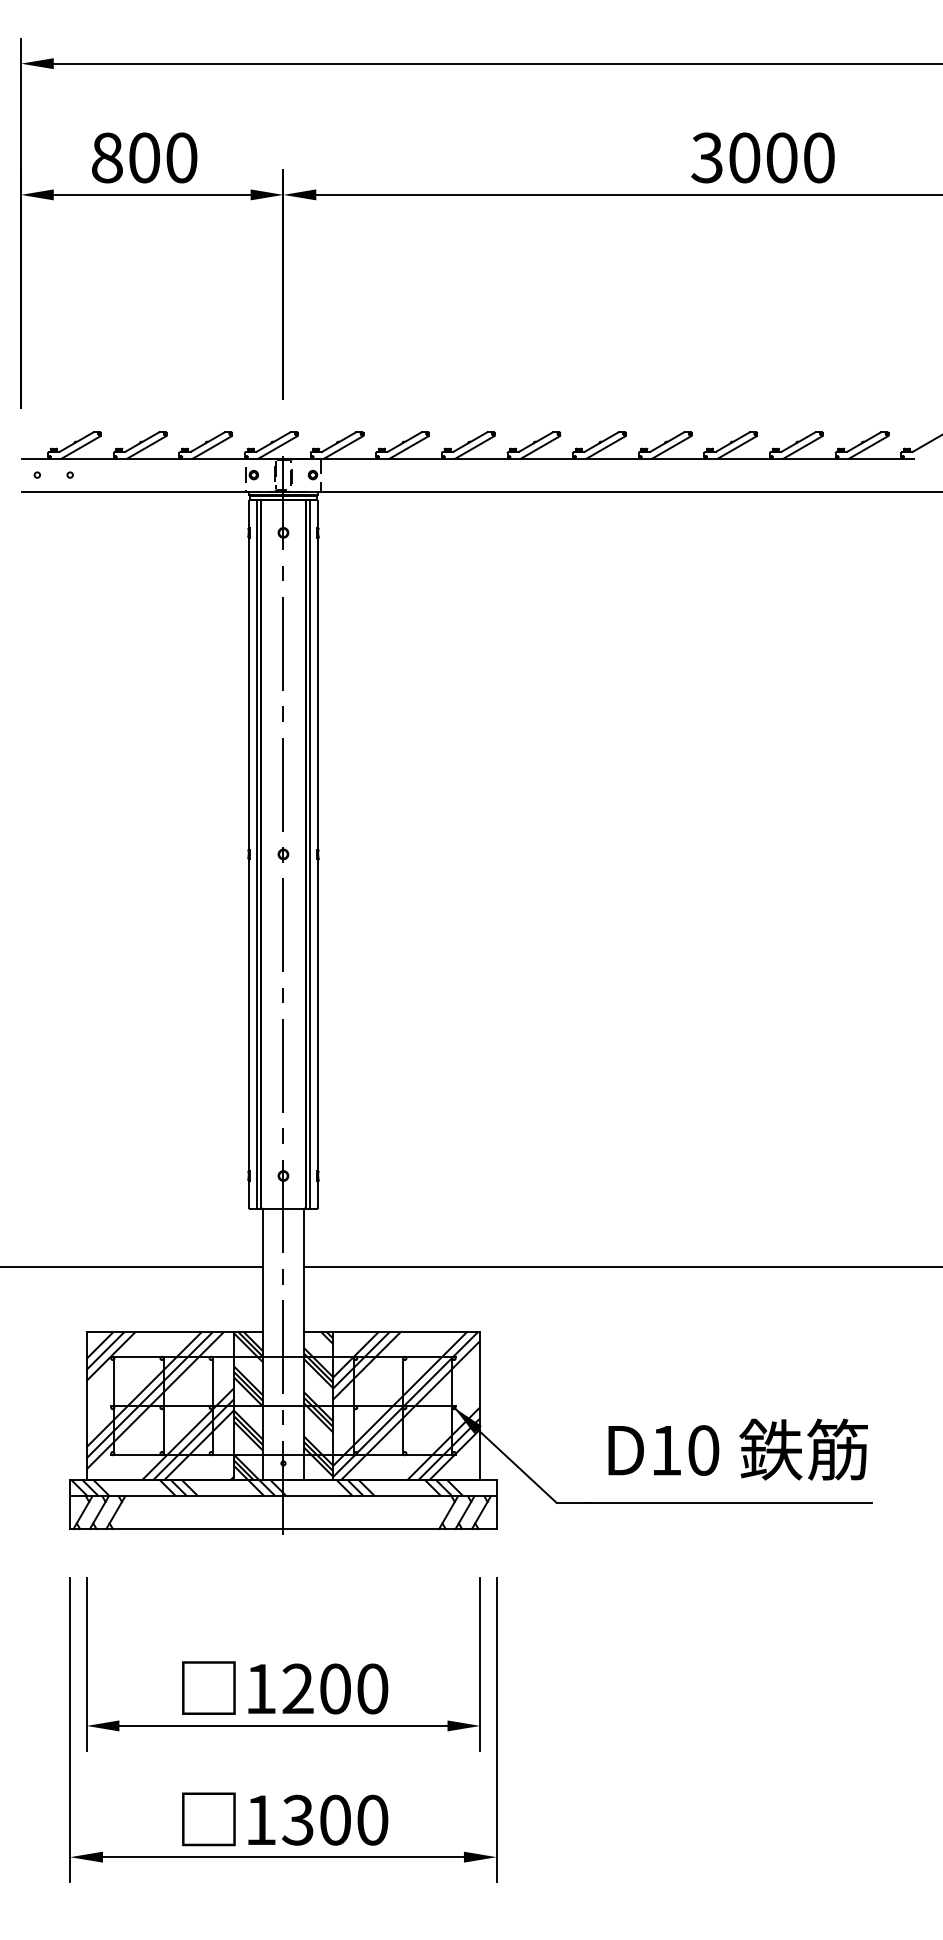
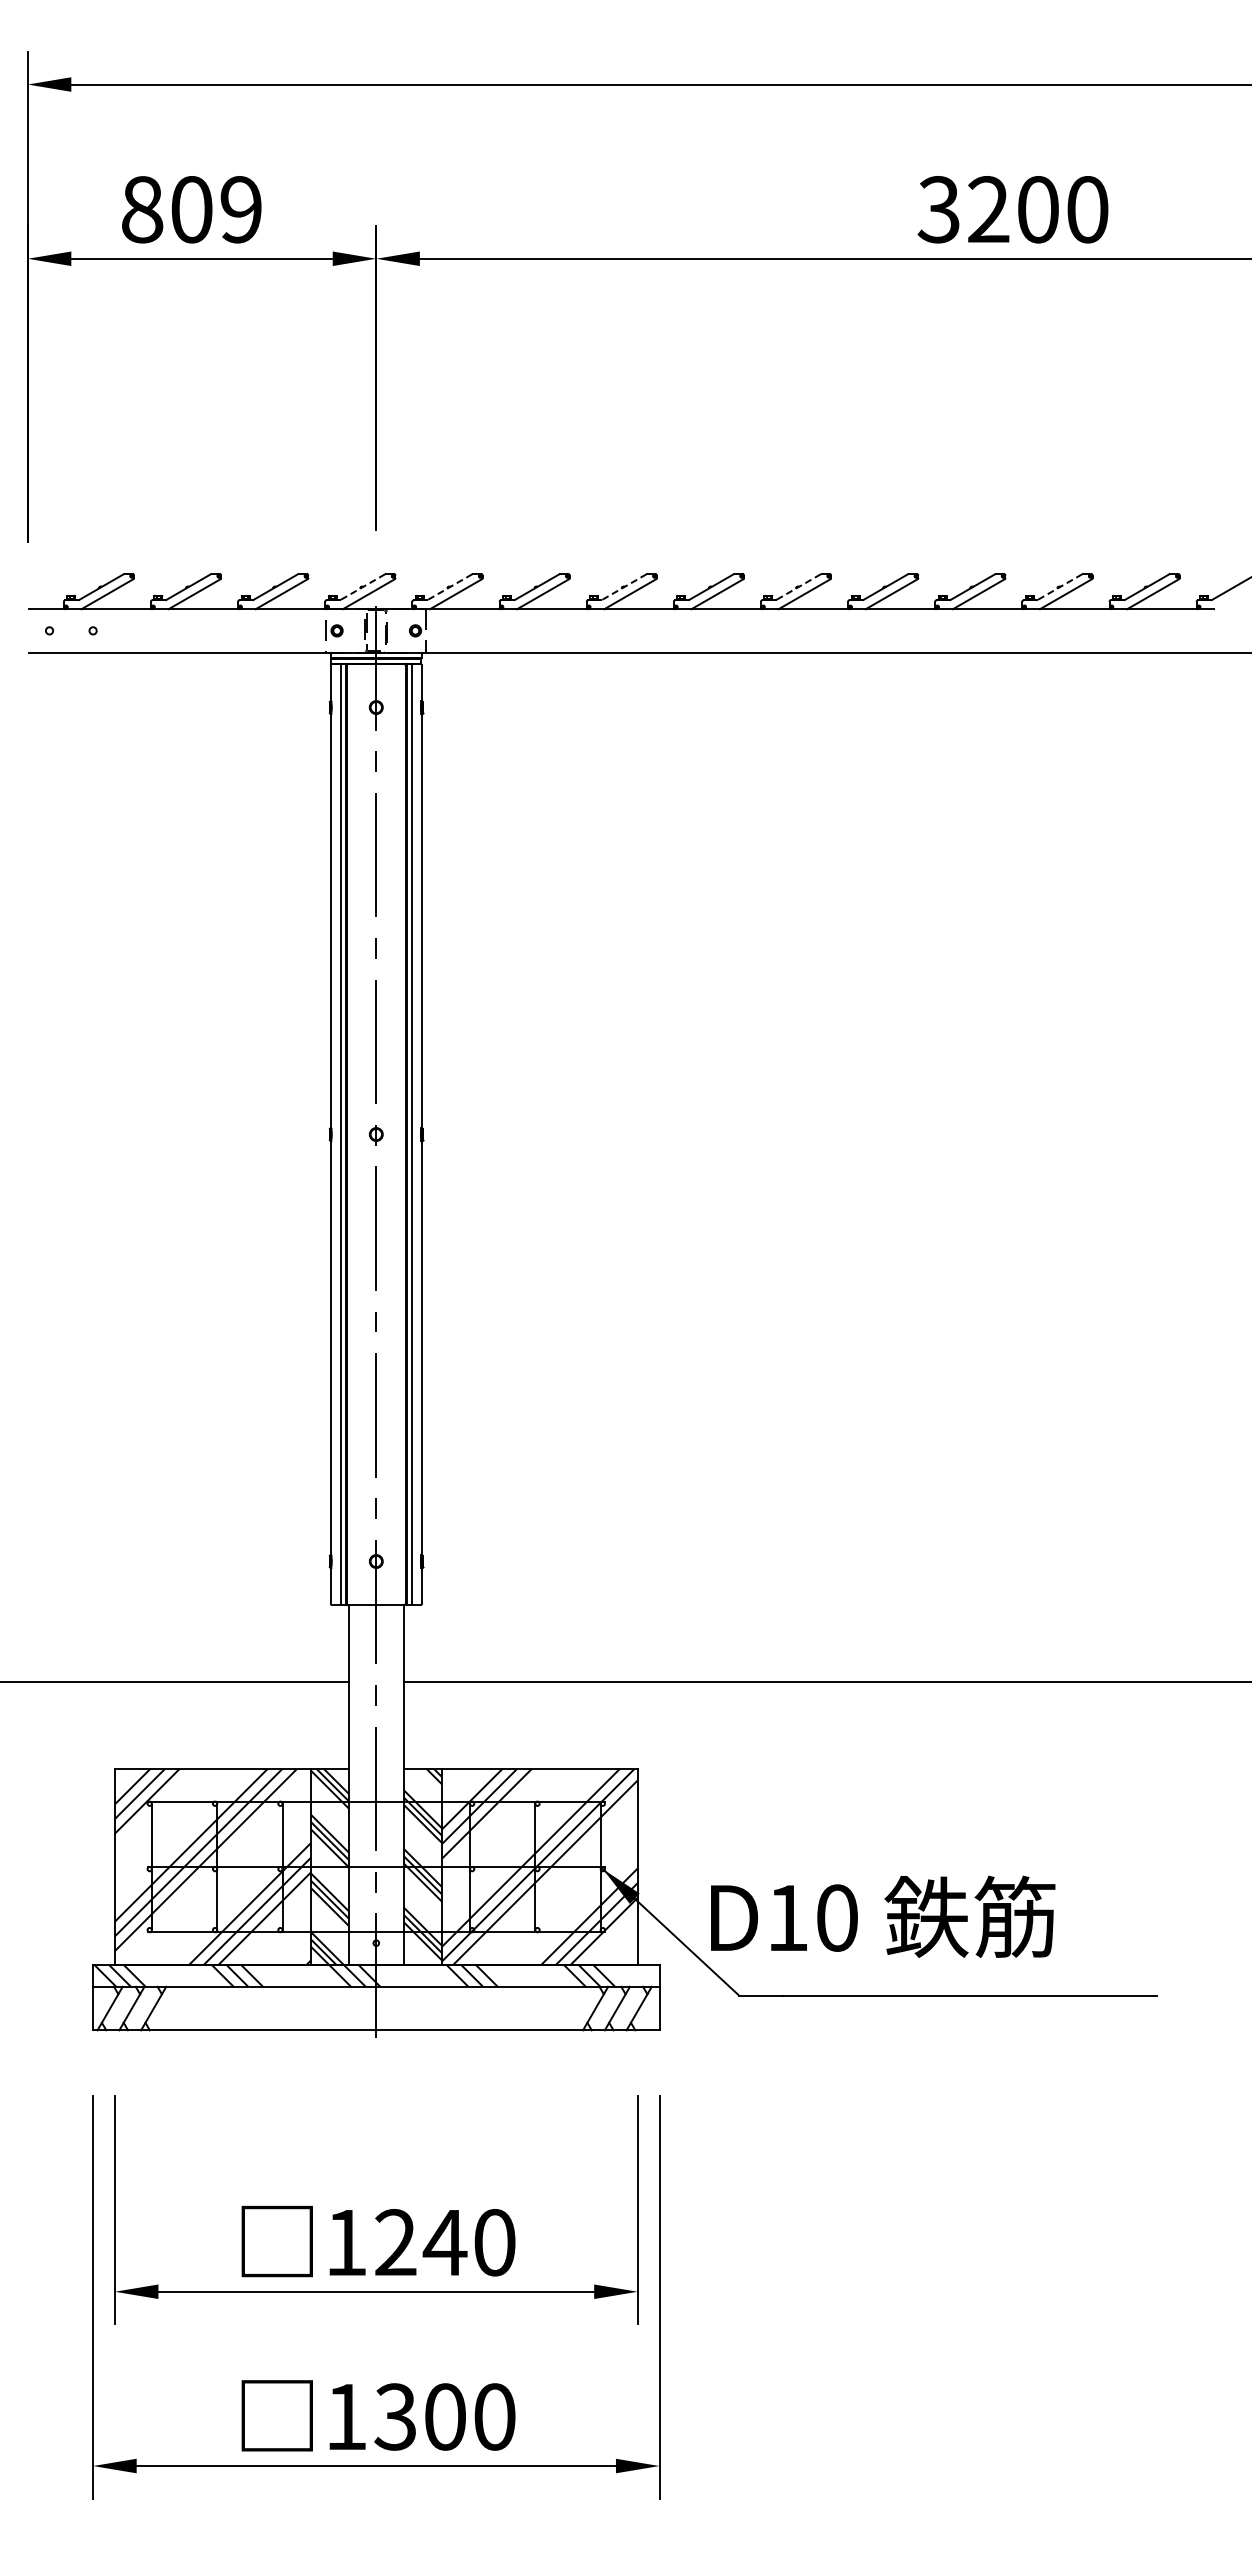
text: (181, 157) -> (240, 209), 800 -> 809
text: (744, 157) -> (988, 209), 3000 -> 3200
line: (273, 442) -> (362, 587), solid -> dashed
line: (339, 442) -> (450, 587), solid -> dashed
line: (470, 442) -> (624, 587), solid -> dashed
line: (601, 442) -> (798, 587), solid -> dashed
line: (798, 442) -> (1060, 587), solid -> dashed
text: (738, 1449) -> (883, 1916), moved
text: (334, 1688) -> (444, 2242), 1200 -> 1240

